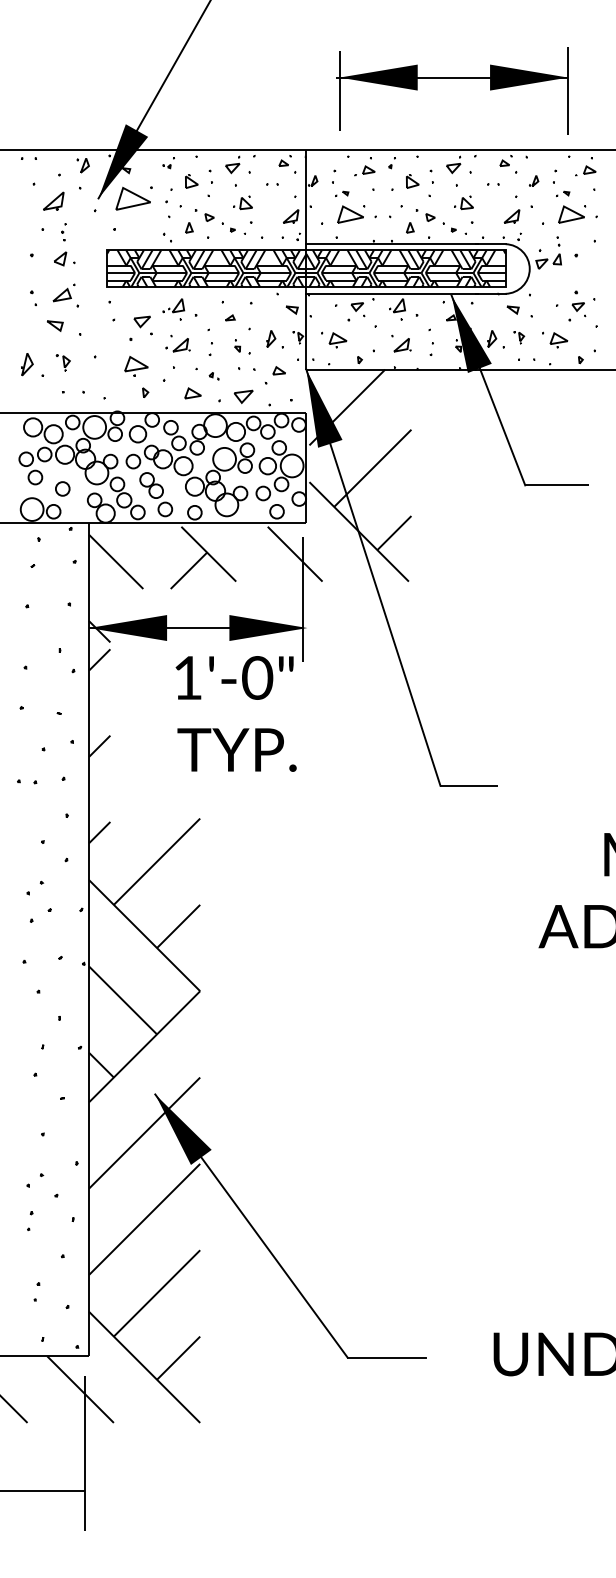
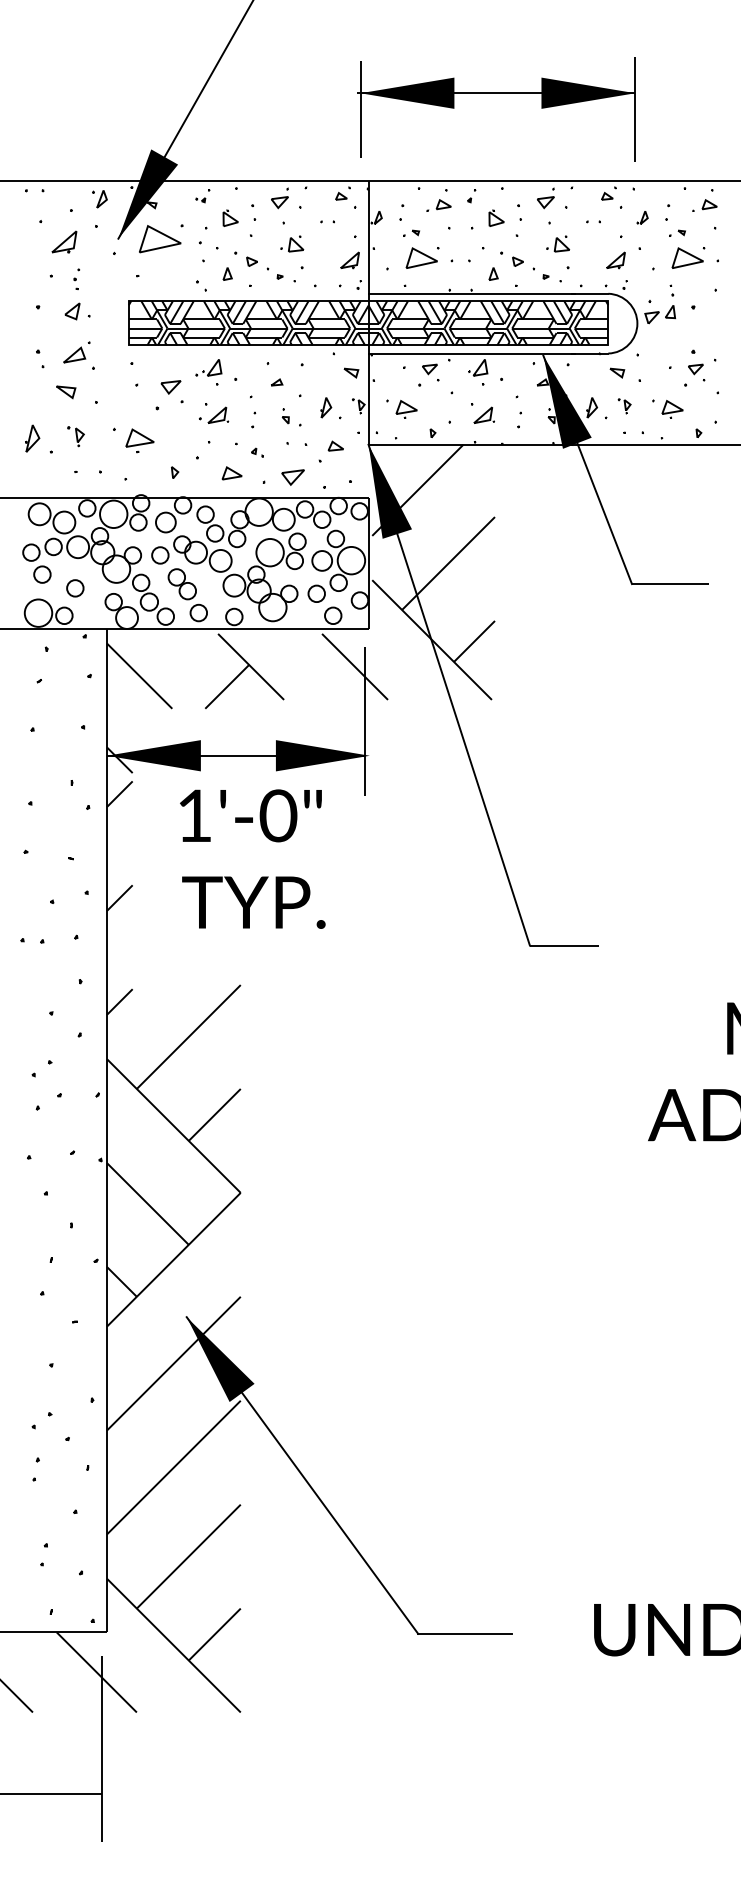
part: (452, 78) -> (496, 94), moved
part: (136, 366) -> (140, 440), moved
text: (235, 713) -> (251, 858), moved

